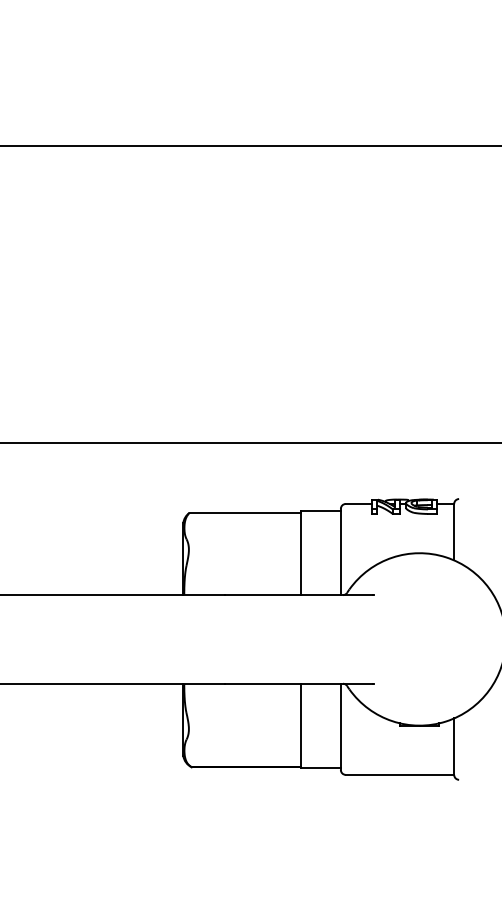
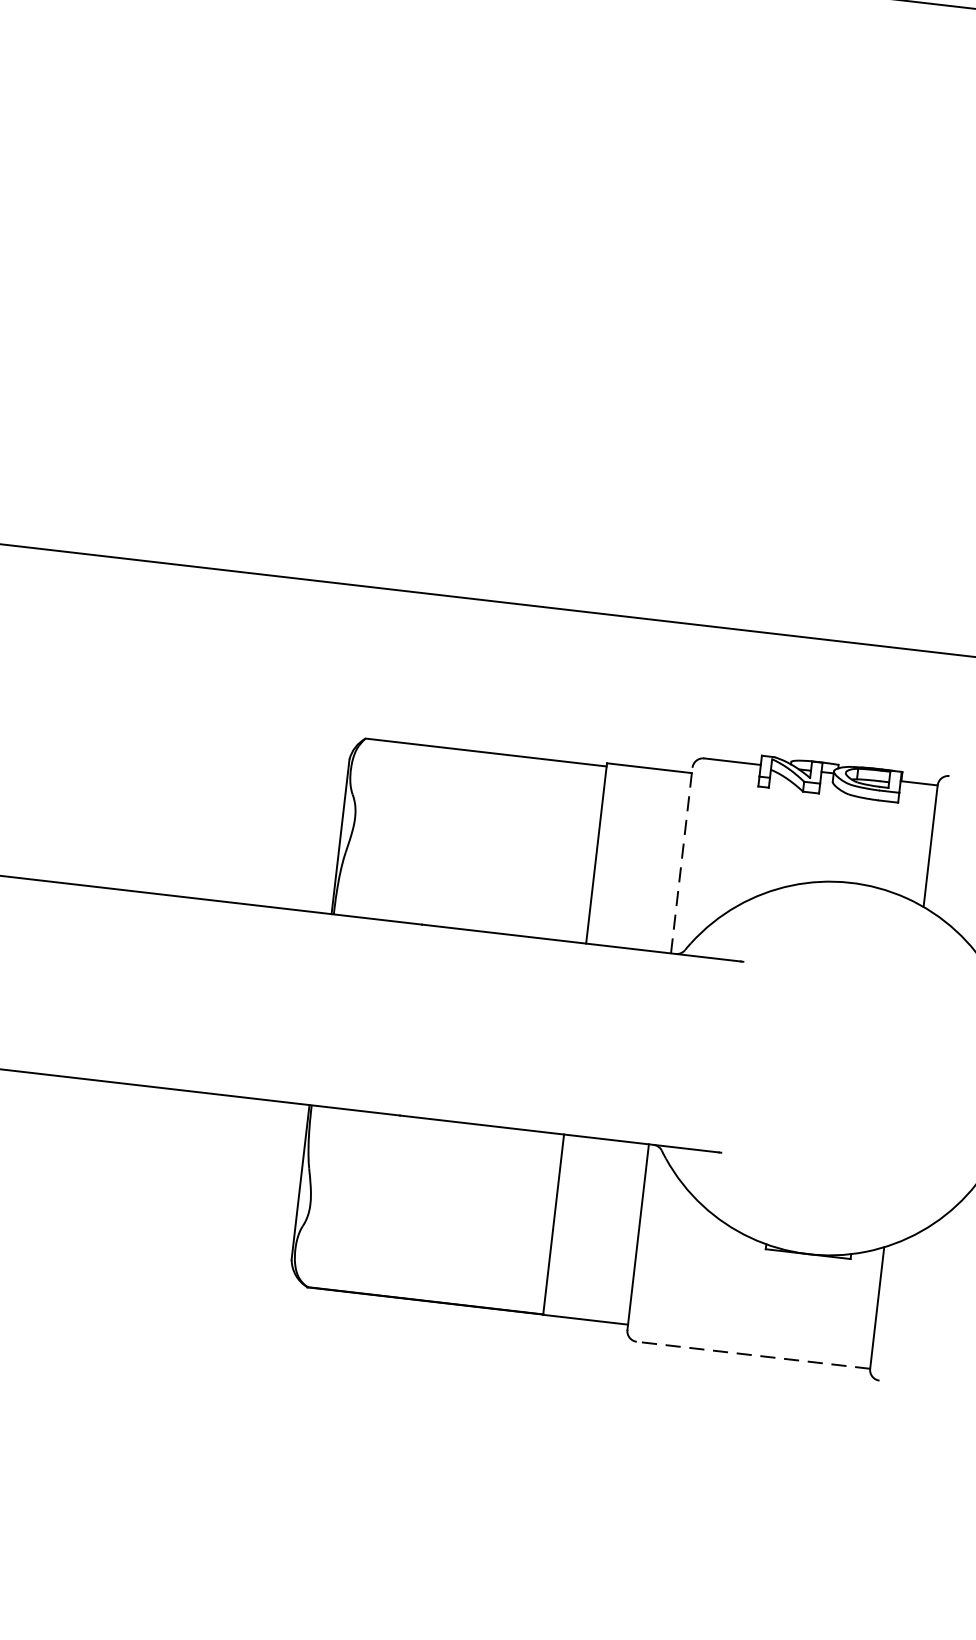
line: (340, 551) -> (681, 859), solid -> dashed
line: (399, 774) -> (752, 1354), solid -> dashed

